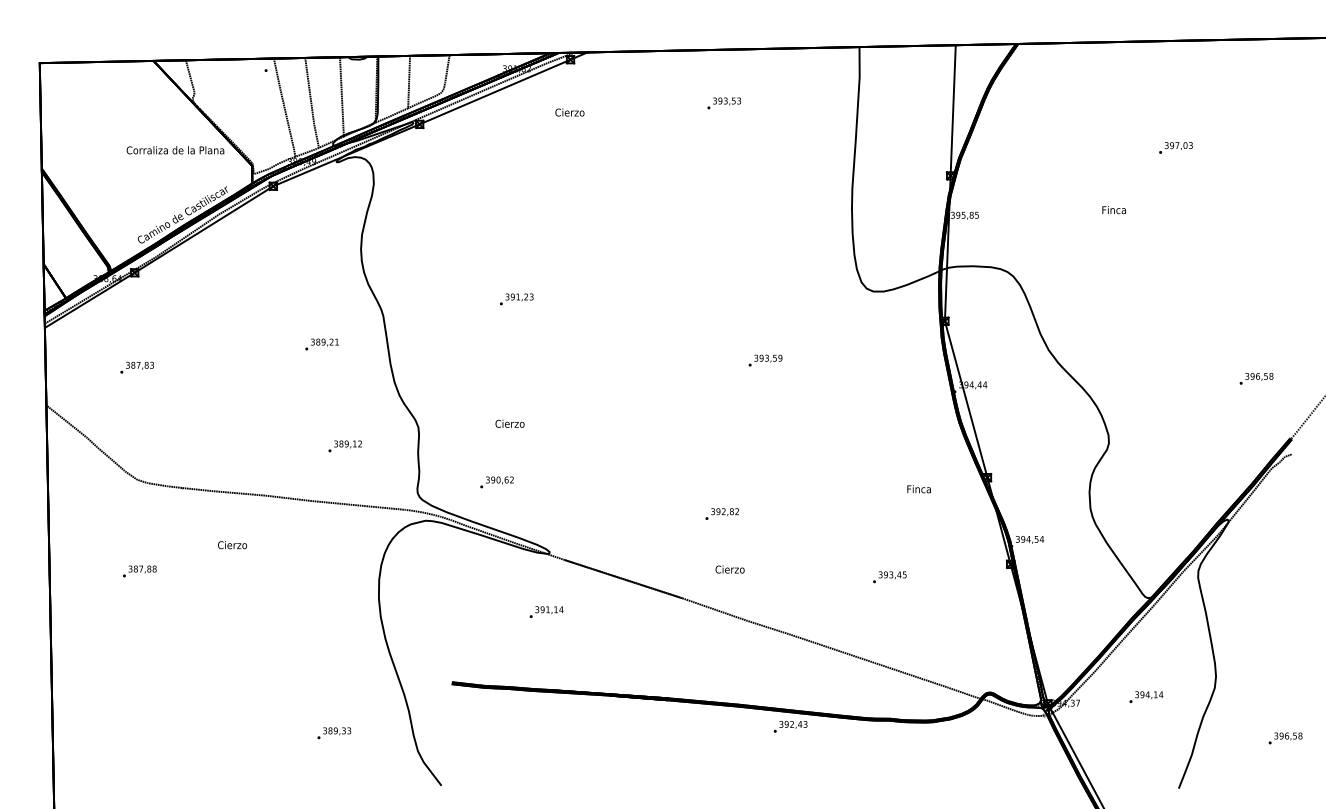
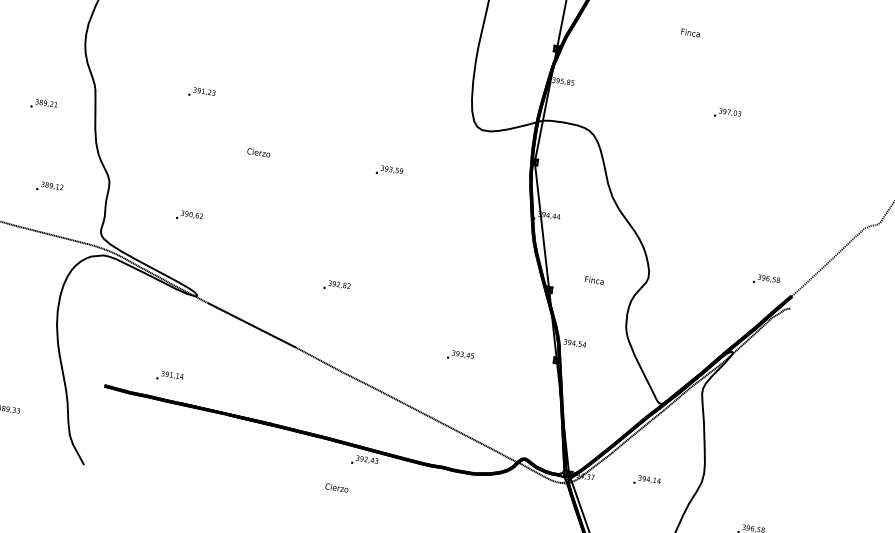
text: (1175, 147) -> (727, 113), moved
text: (1113, 210) -> (690, 33), moved
text: (1256, 378) -> (766, 280), moved
text: (509, 423) -> (258, 152), moved
text: (496, 482) -> (189, 216), moved
text: (918, 489) -> (593, 280), moved
text: (729, 569) -> (336, 487), moved
text: (546, 611) -> (170, 376), moved

